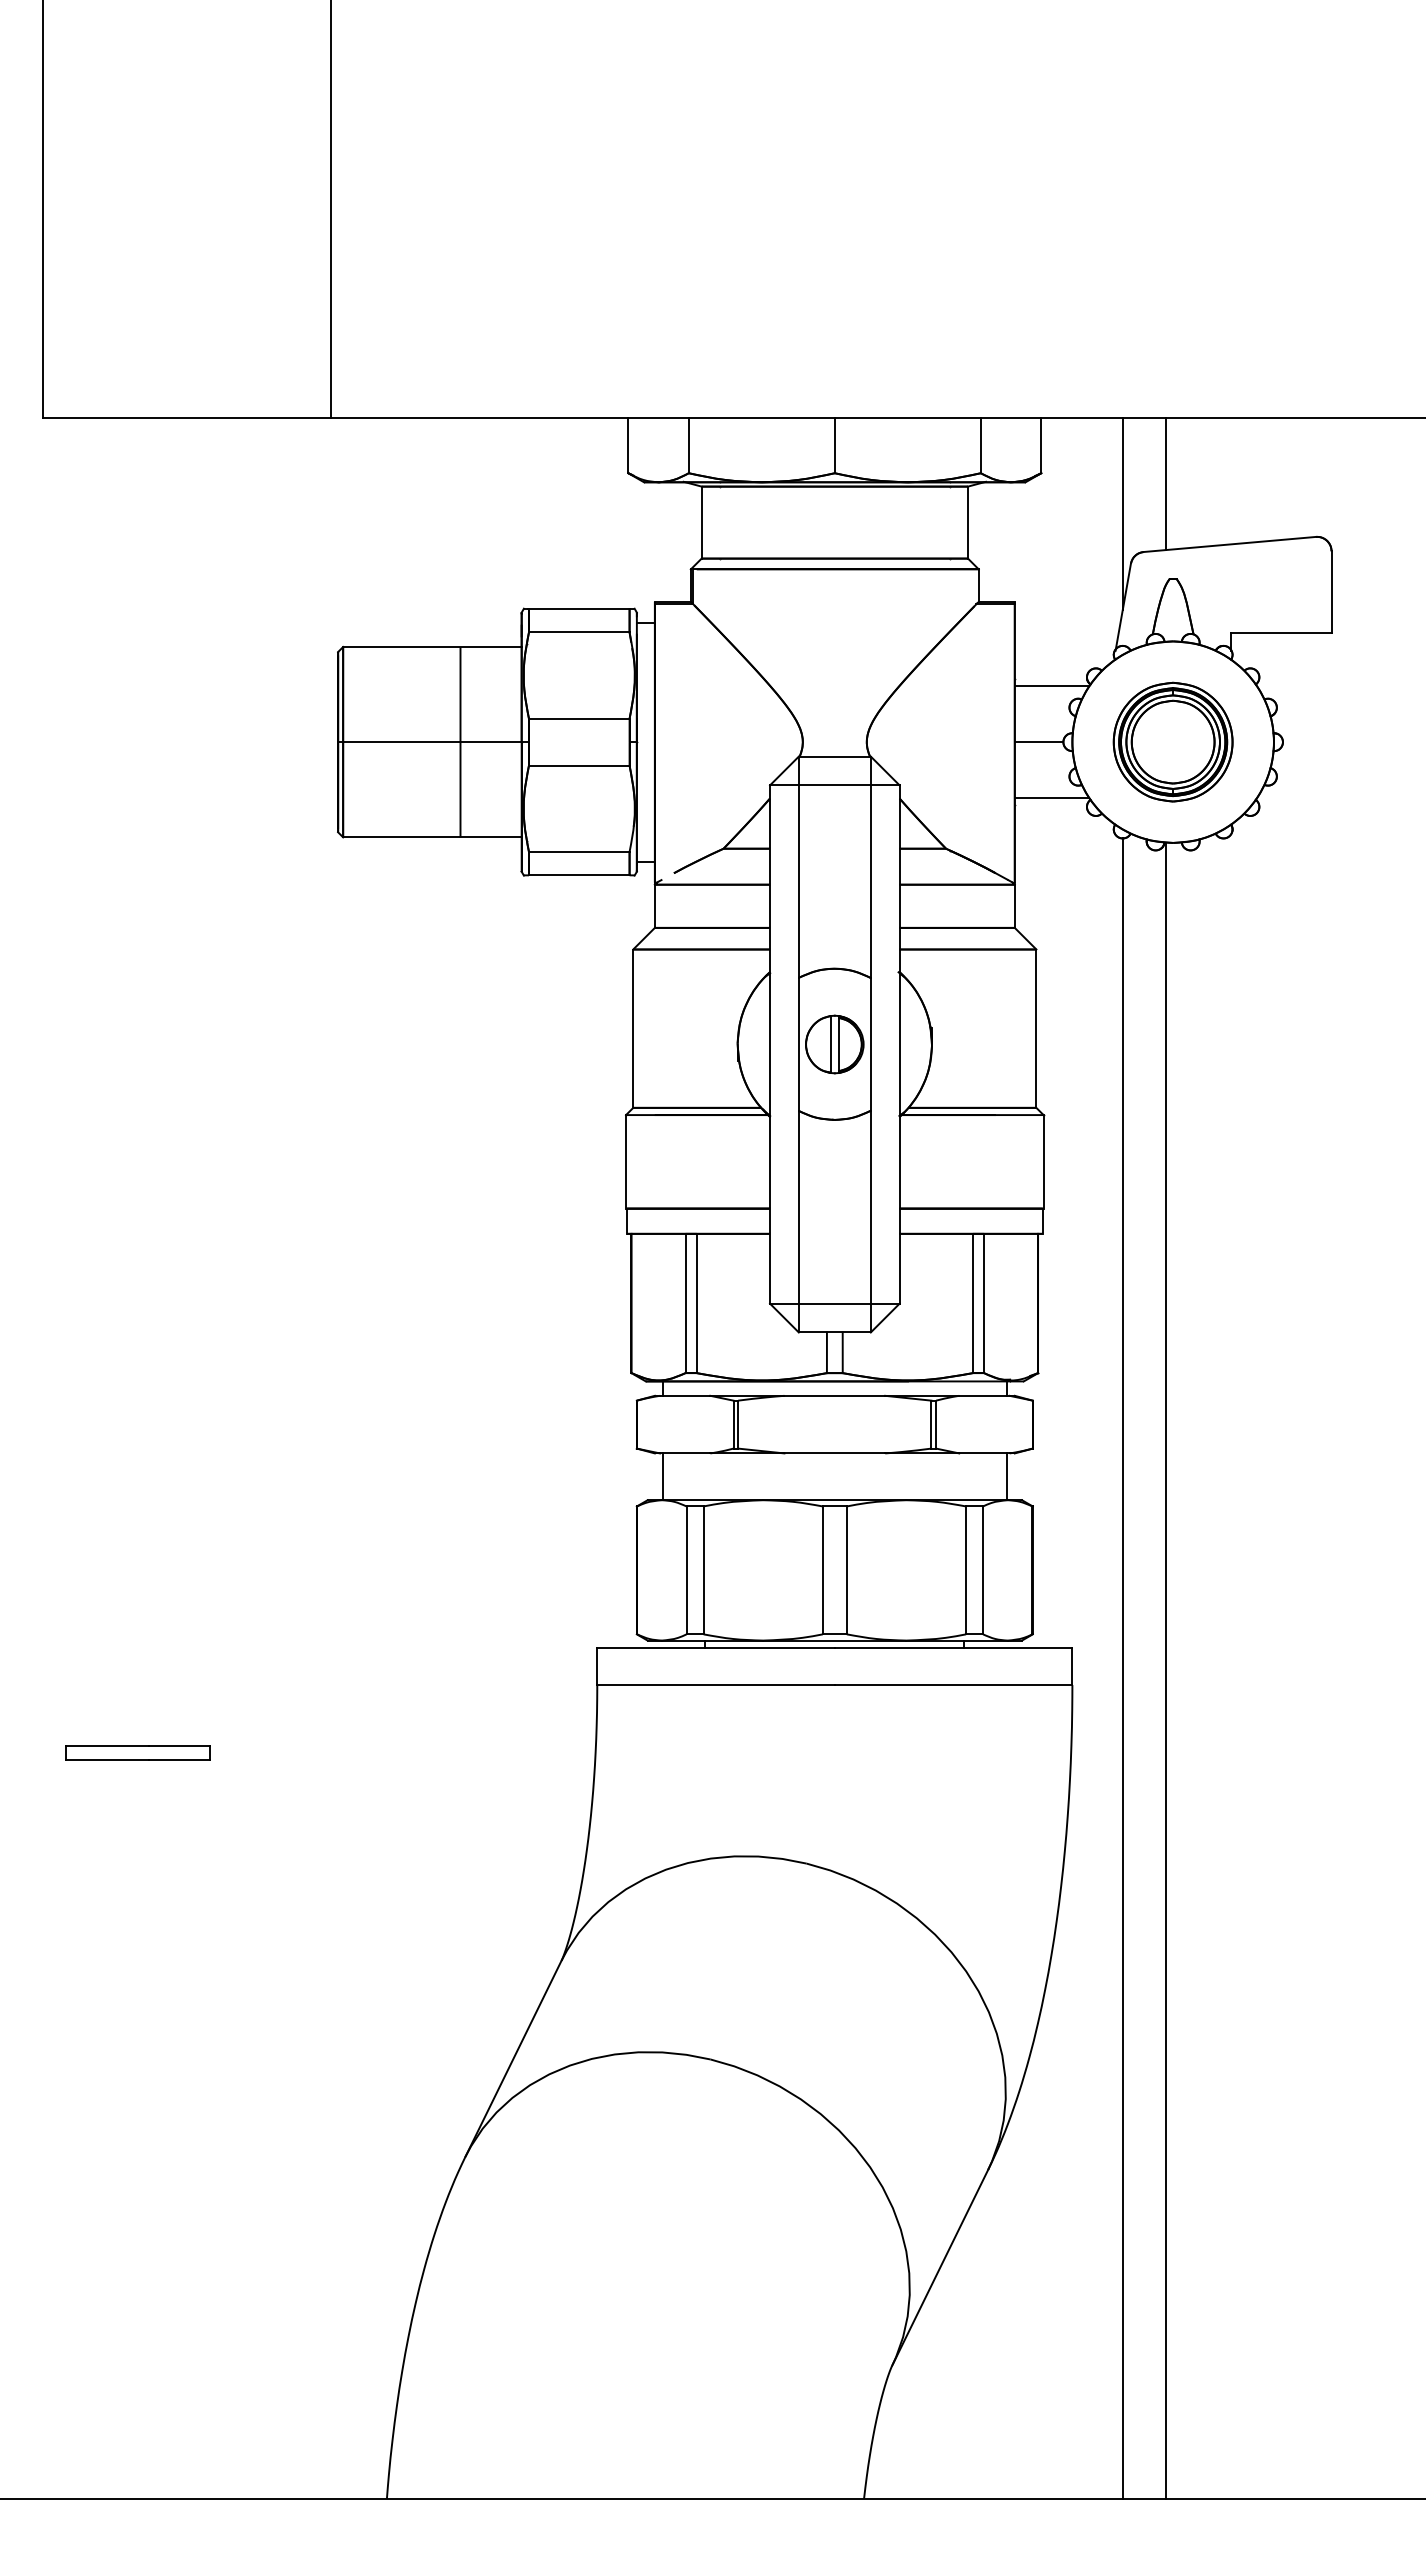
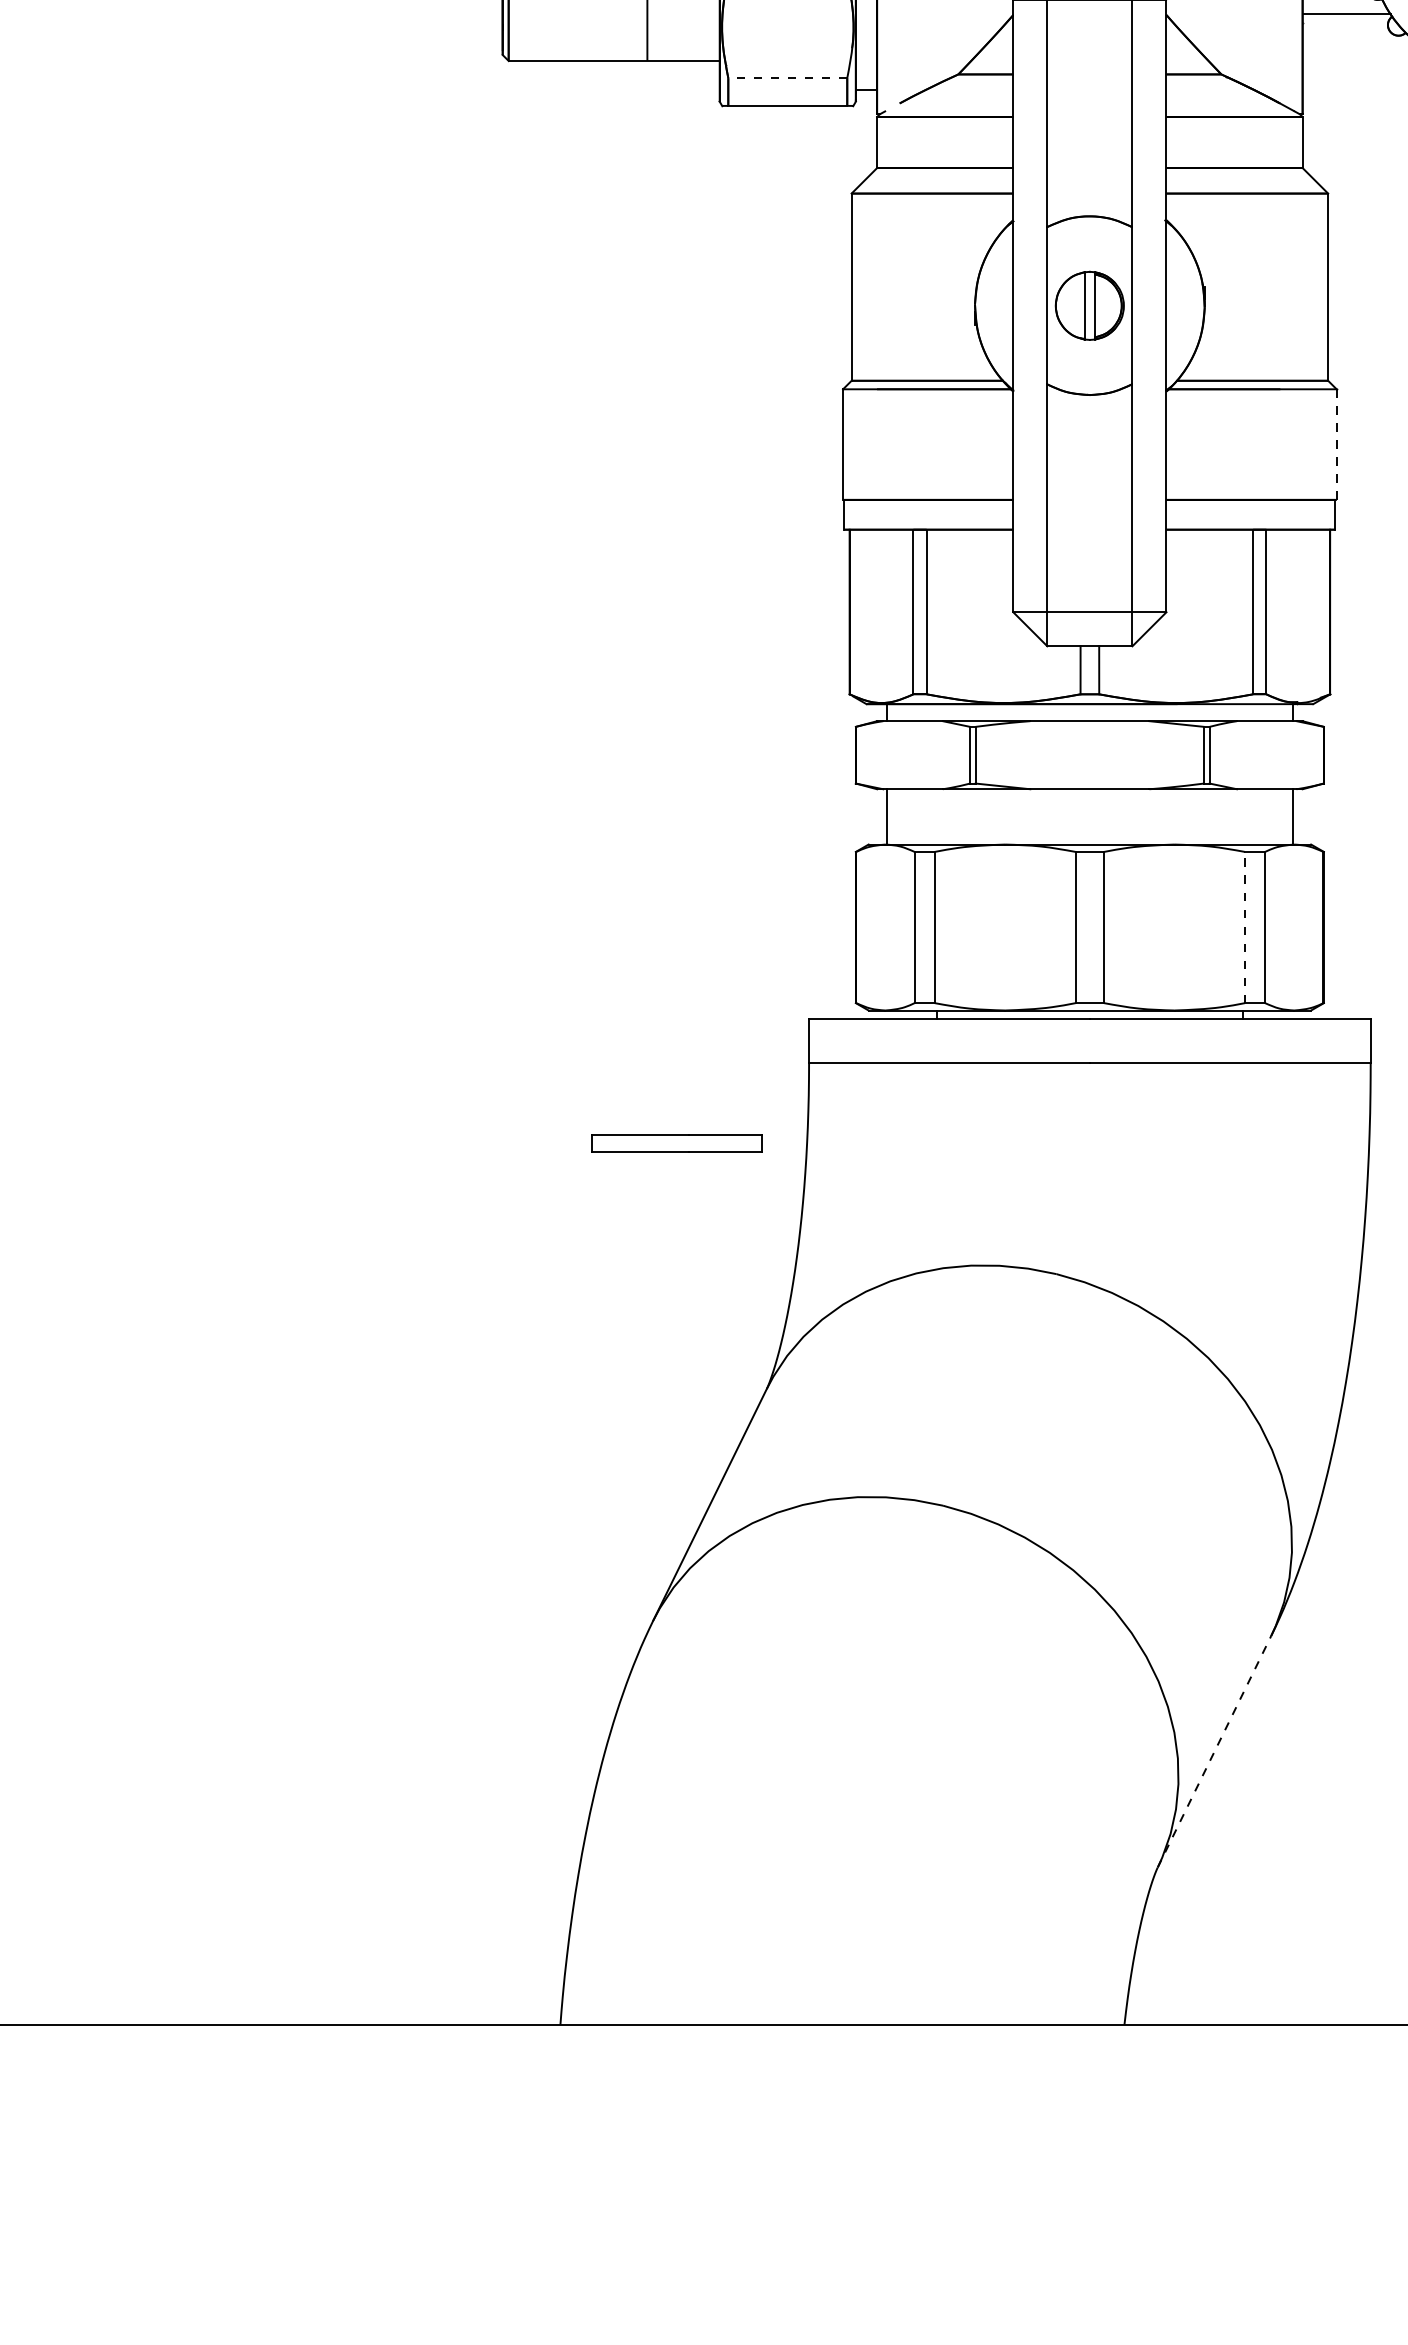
line: (578, 851) -> (786, 77), solid -> dashed
line: (1043, 1161) -> (1336, 444), solid -> dashed
line: (966, 1570) -> (1245, 927), solid -> dashed
part: (137, 1752) -> (675, 1142), moved
line: (940, 2267) -> (1214, 1751), solid -> dashed

